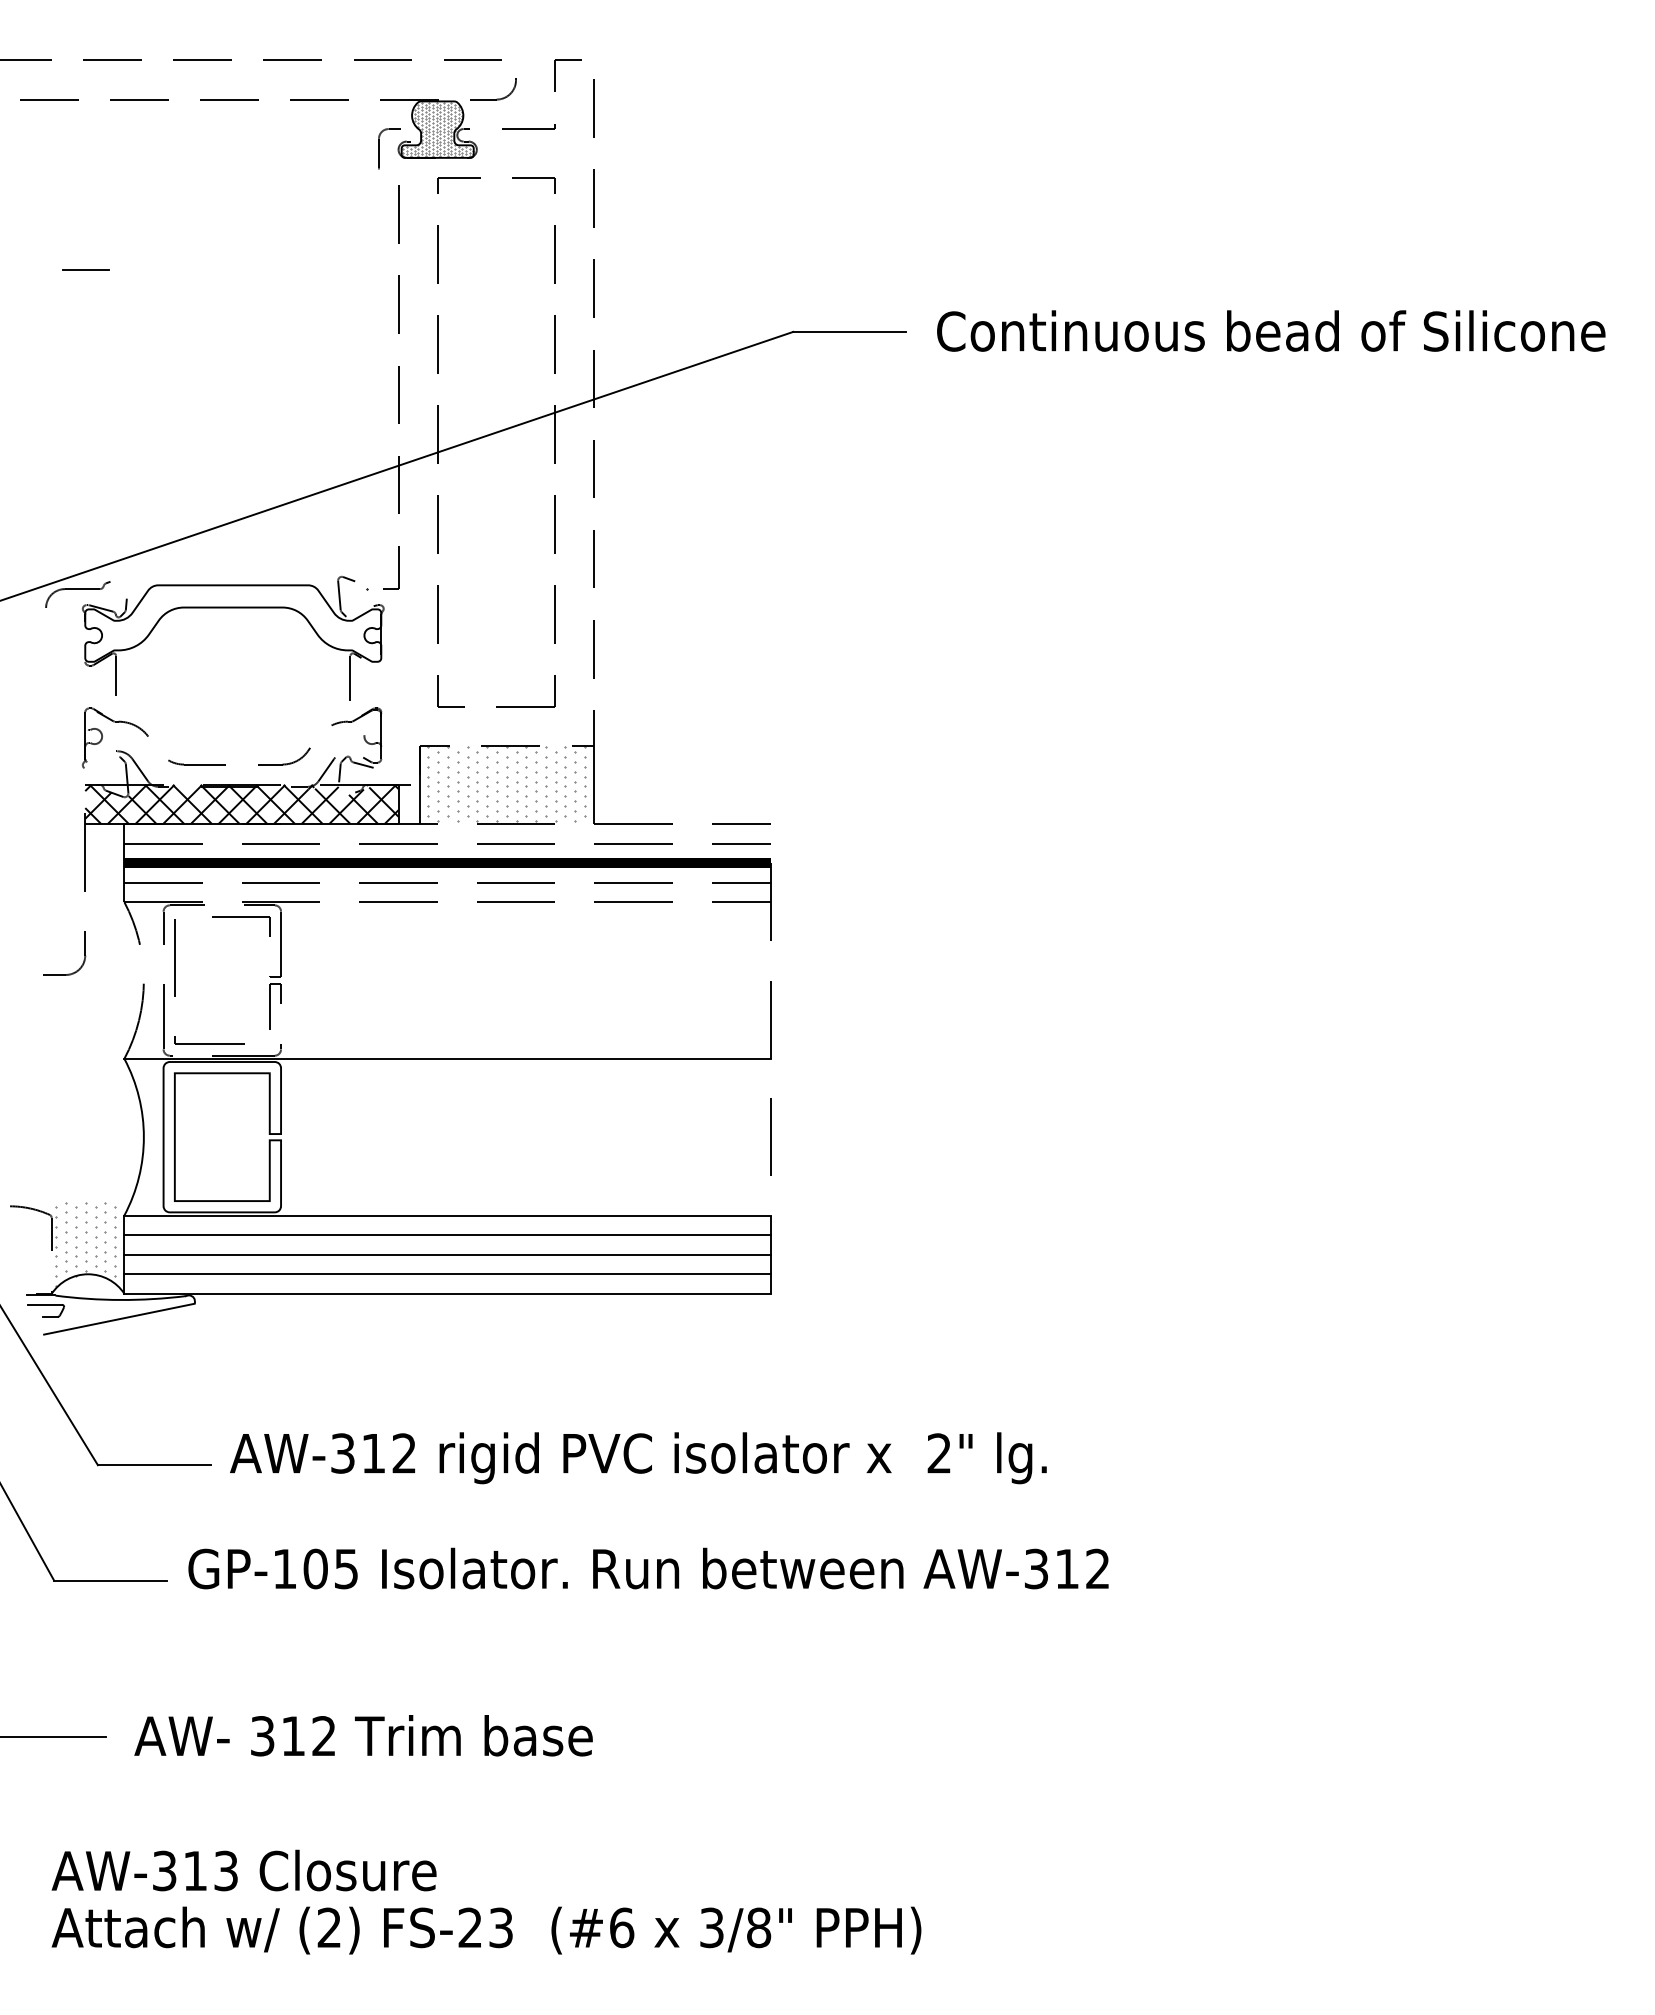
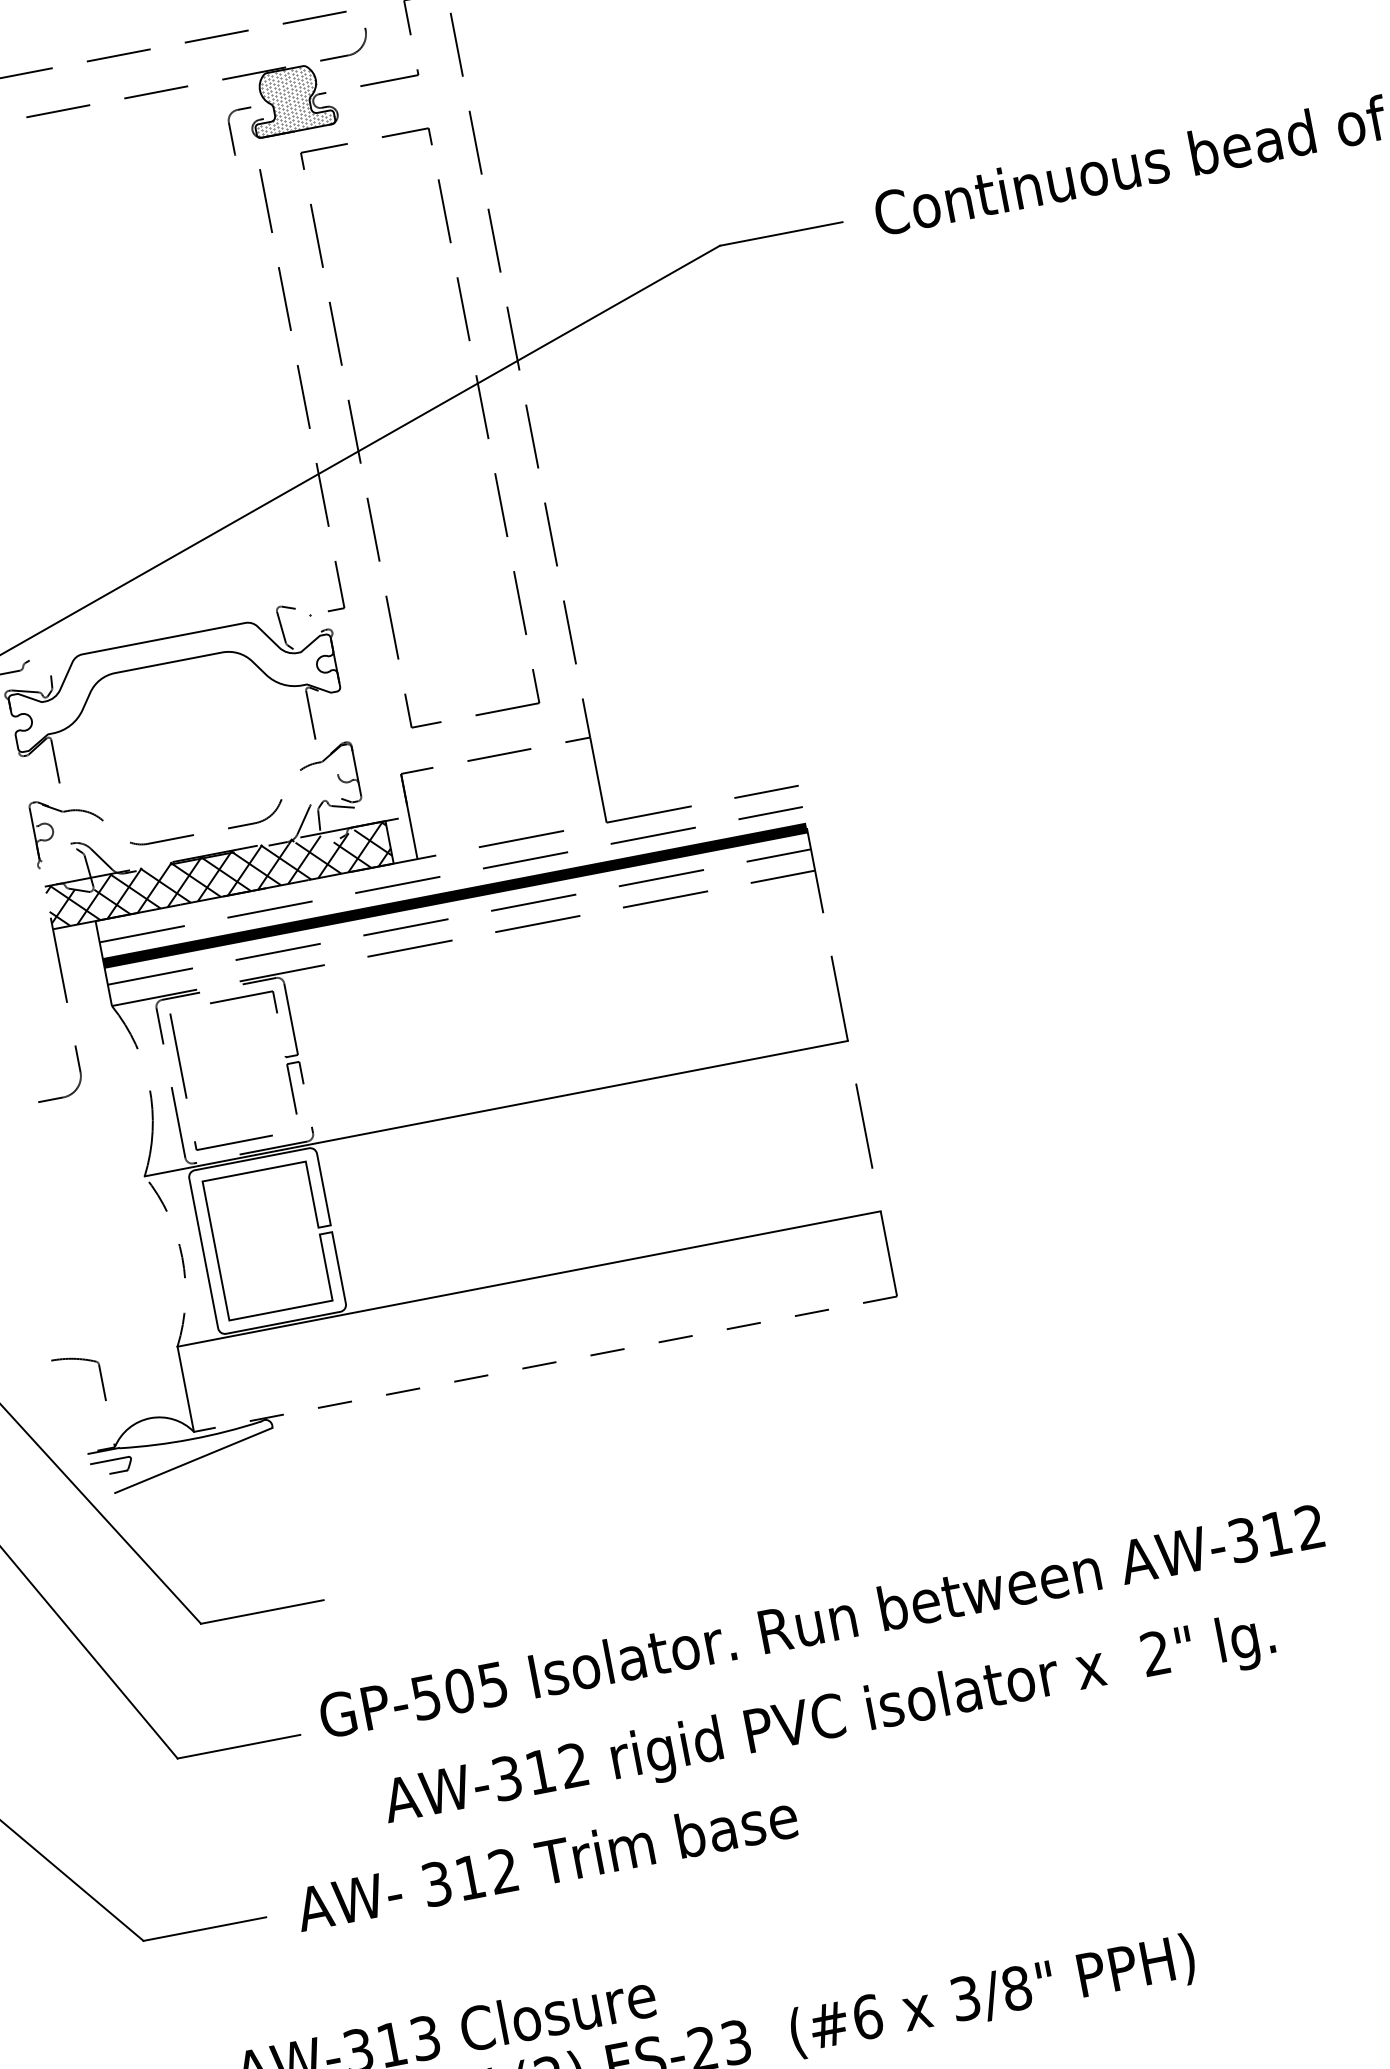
hatch: (506, 783) -> (502, 796), removed
arc: (143, 1137) -> (181, 1257), solid -> dashed
line: (447, 1235) -> (533, 1300), removed
hatch: (85, 1243) -> (141, 1385), removed
line: (447, 1254) -> (537, 1321), removed
line: (447, 1274) -> (541, 1343), removed
line: (447, 1293) -> (545, 1363), solid -> dashed
text: (638, 1458) -> (829, 1721), moved
text: (284, 1569) -> (425, 1698), GP-105 -> GP-505

